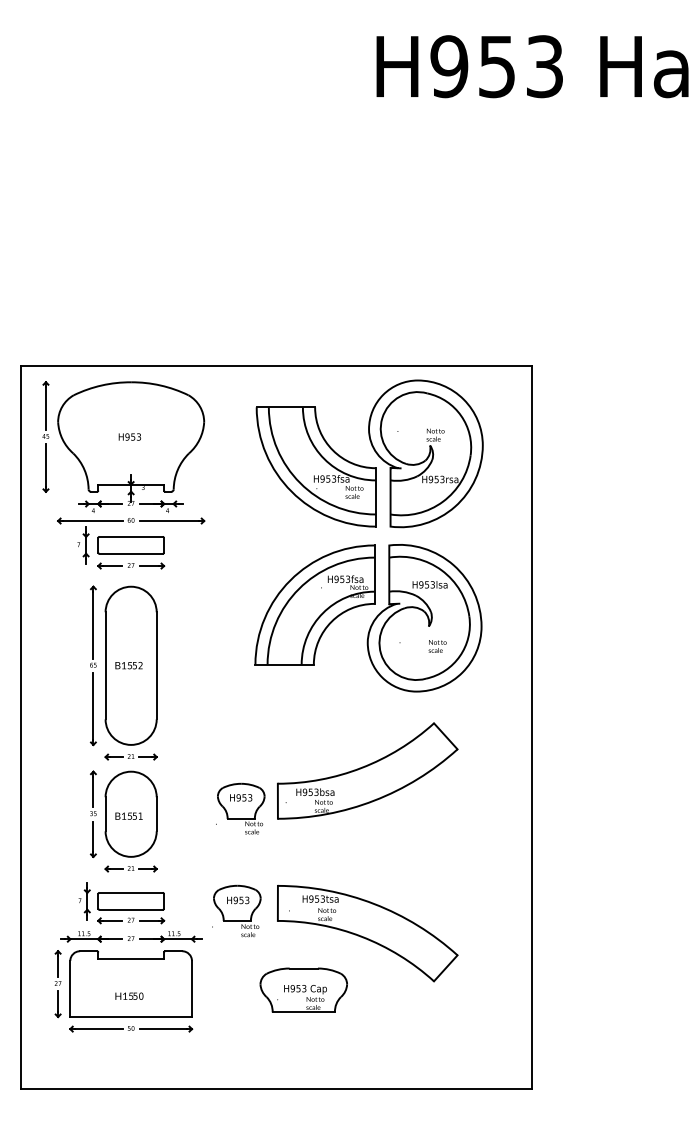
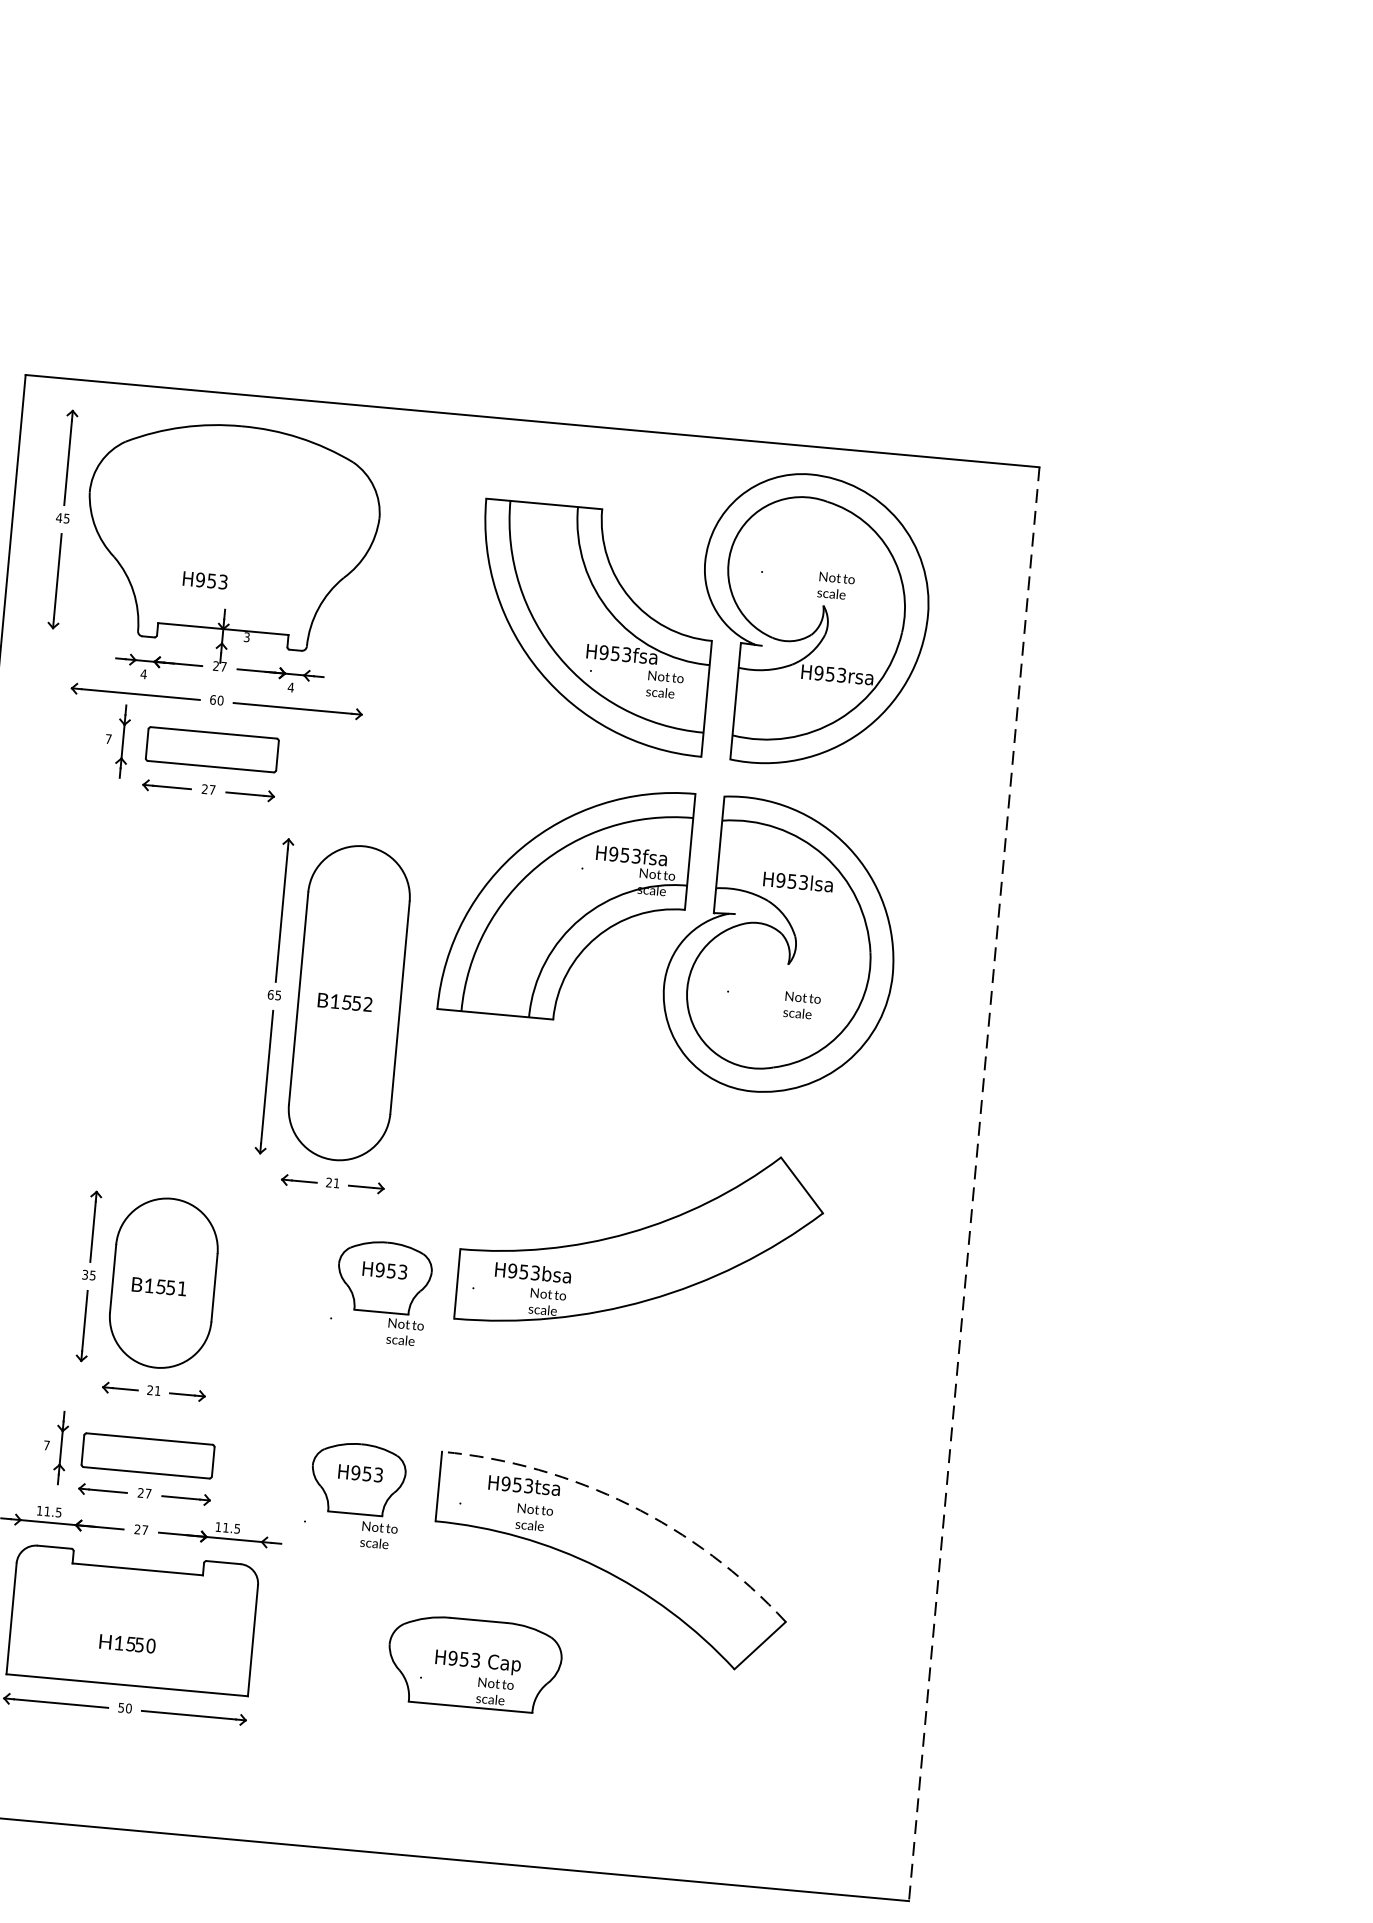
text: (129, 436) -> (204, 579), moved
part: (123, 672) -> (332, 1015), moved
line: (531, 728) -> (973, 1185), solid -> dashed
arc: (374, 903) -> (630, 1504), solid -> dashed

